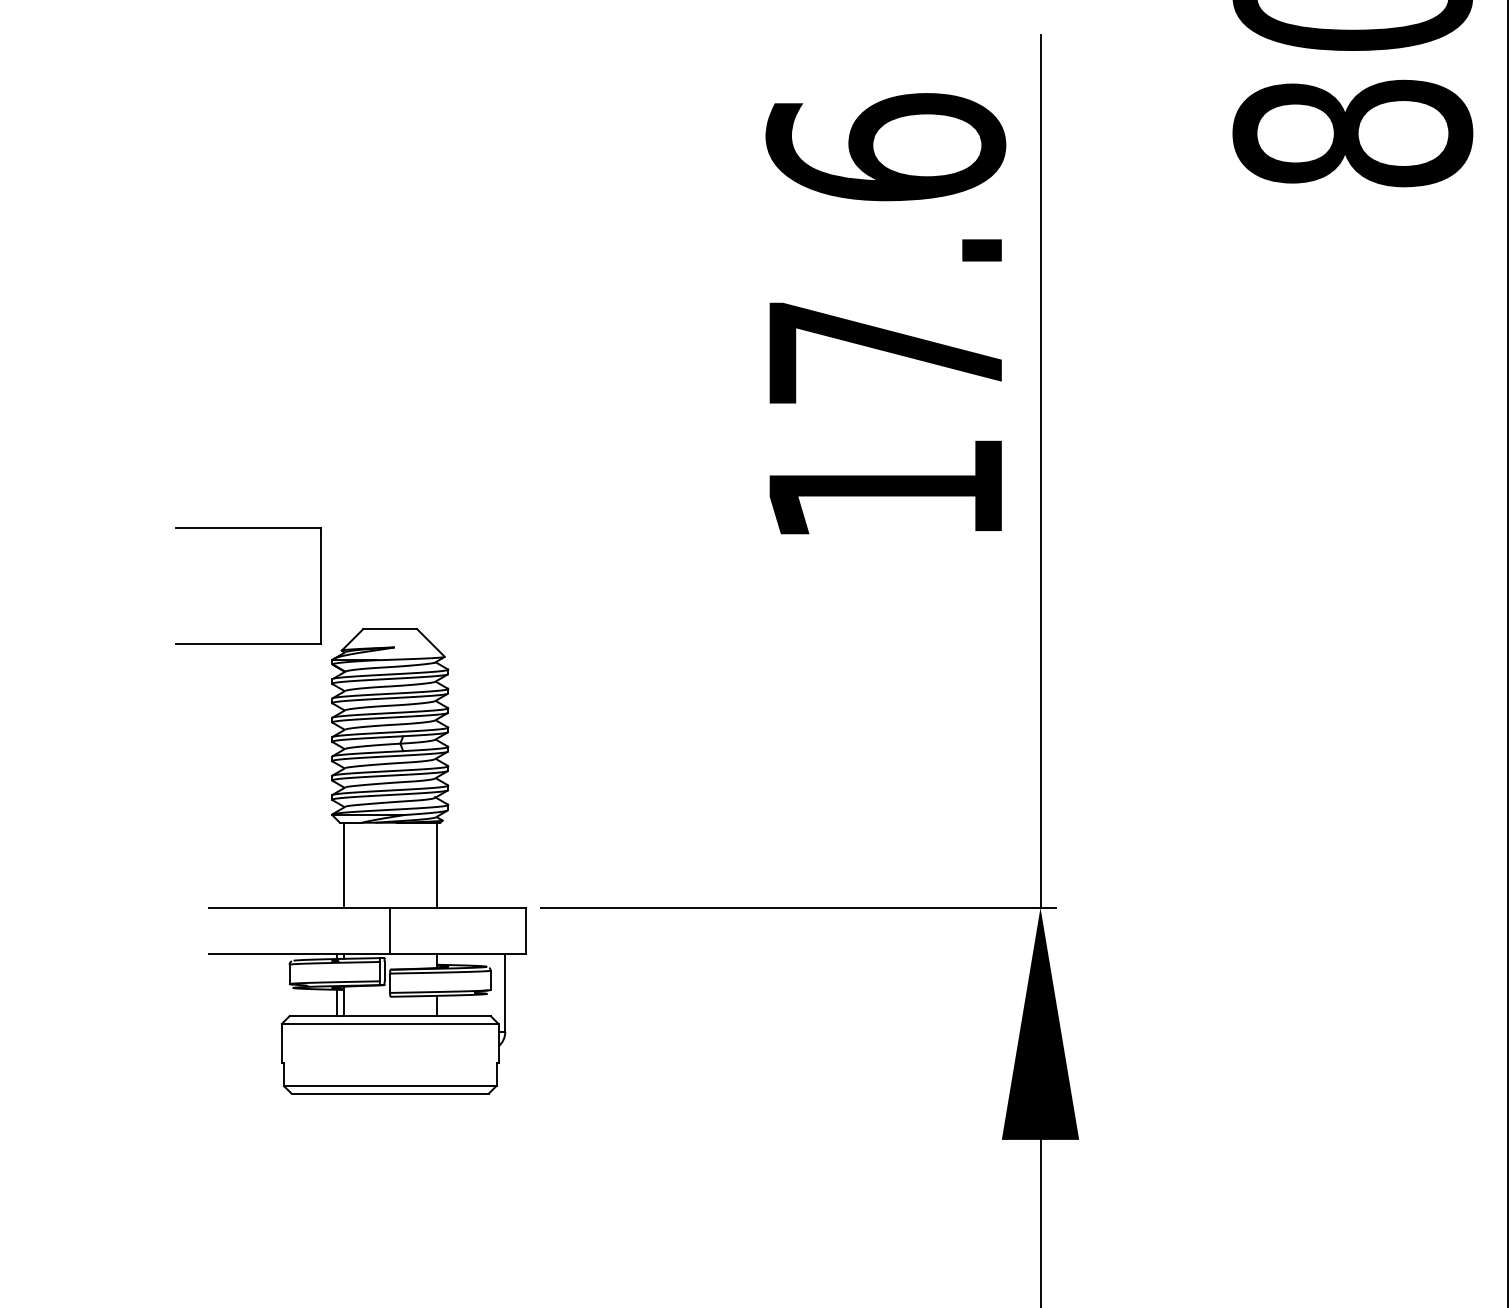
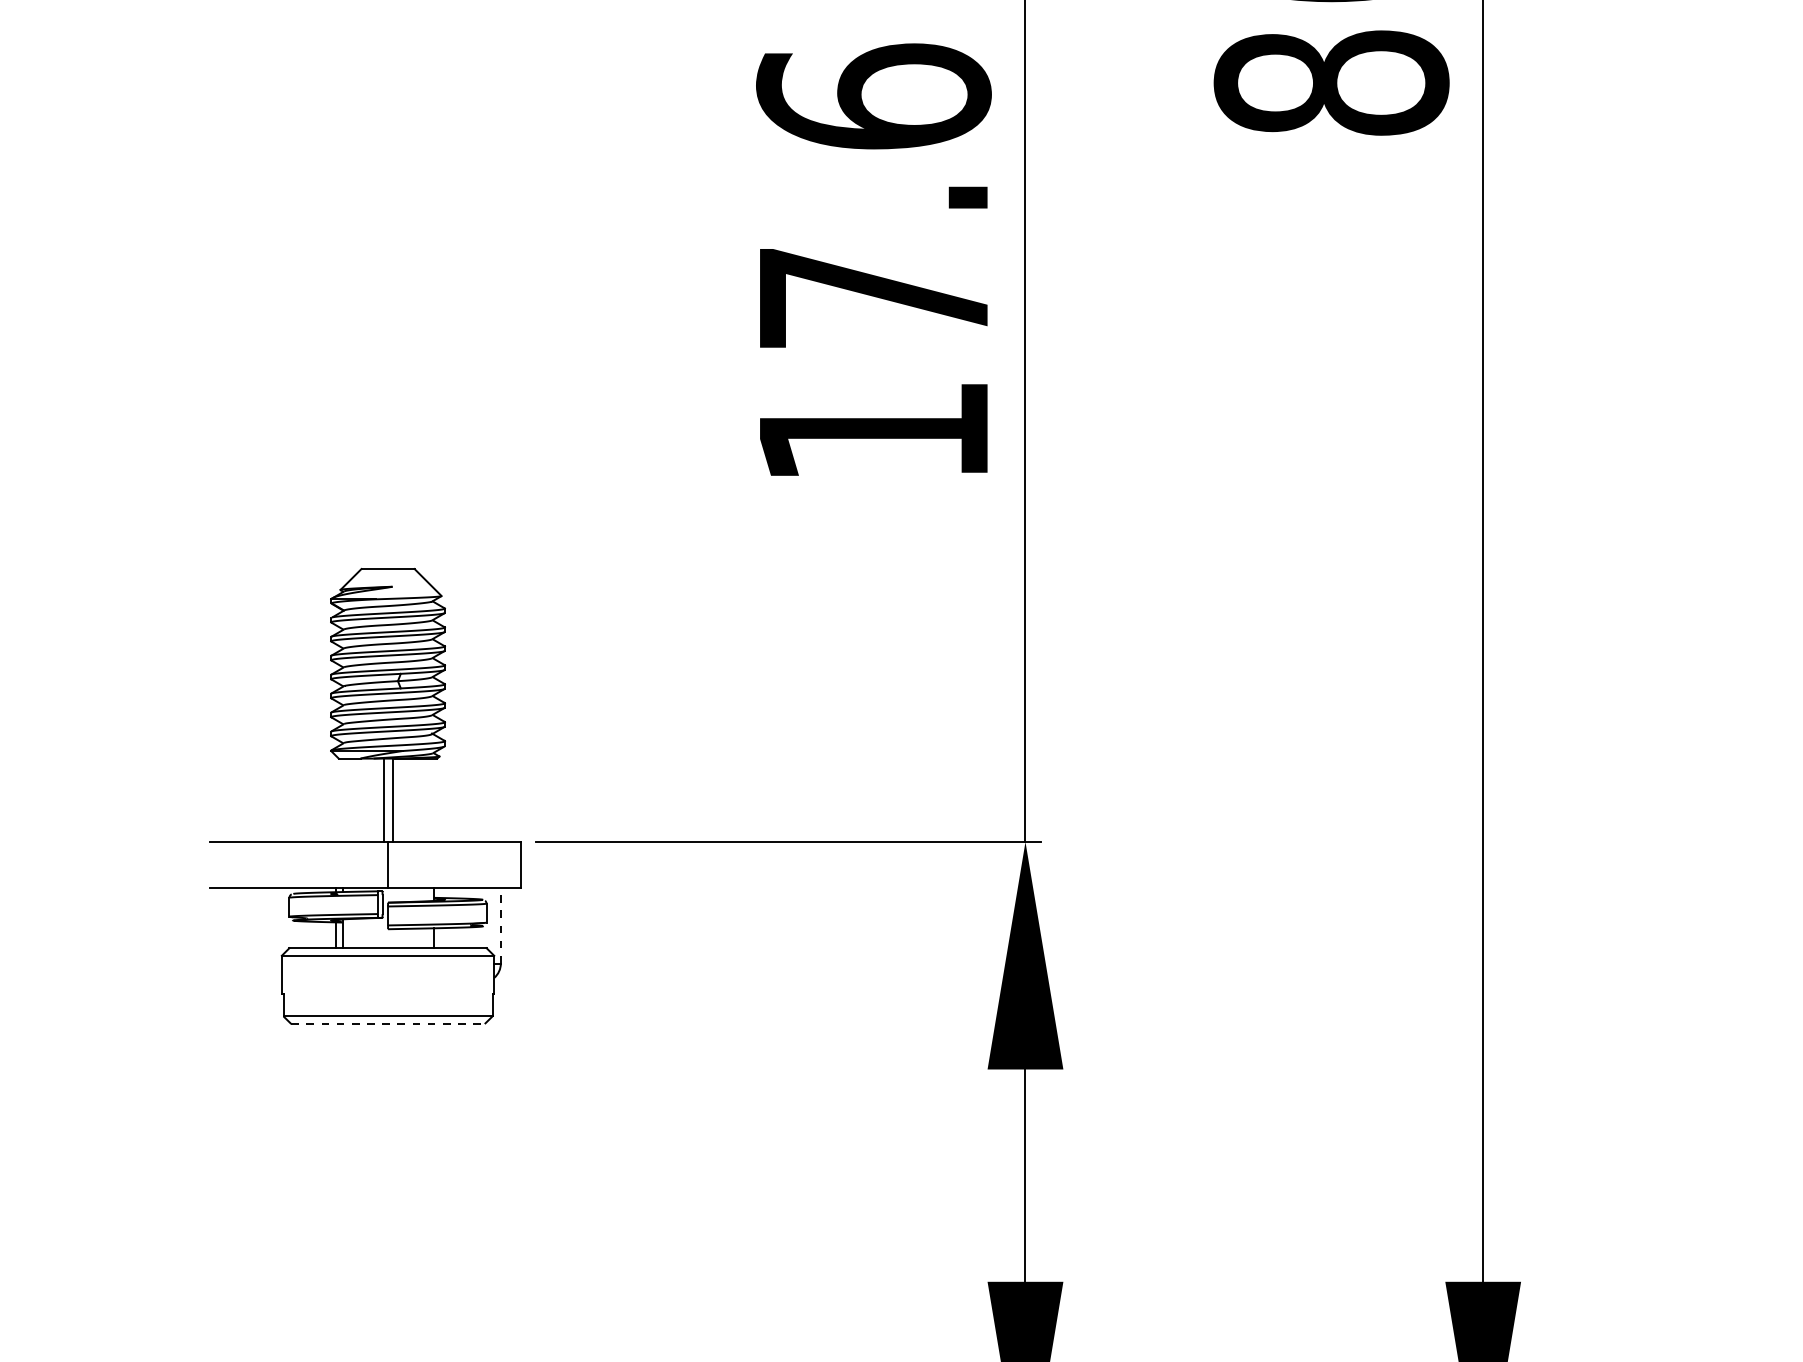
part: (248, 527) -> (249, 469), removed
line: (343, 865) -> (392, 800), moved
line: (436, 865) -> (383, 800), moved
line: (504, 992) -> (500, 925), solid -> dashed
line: (390, 1093) -> (388, 1024), solid -> dashed

